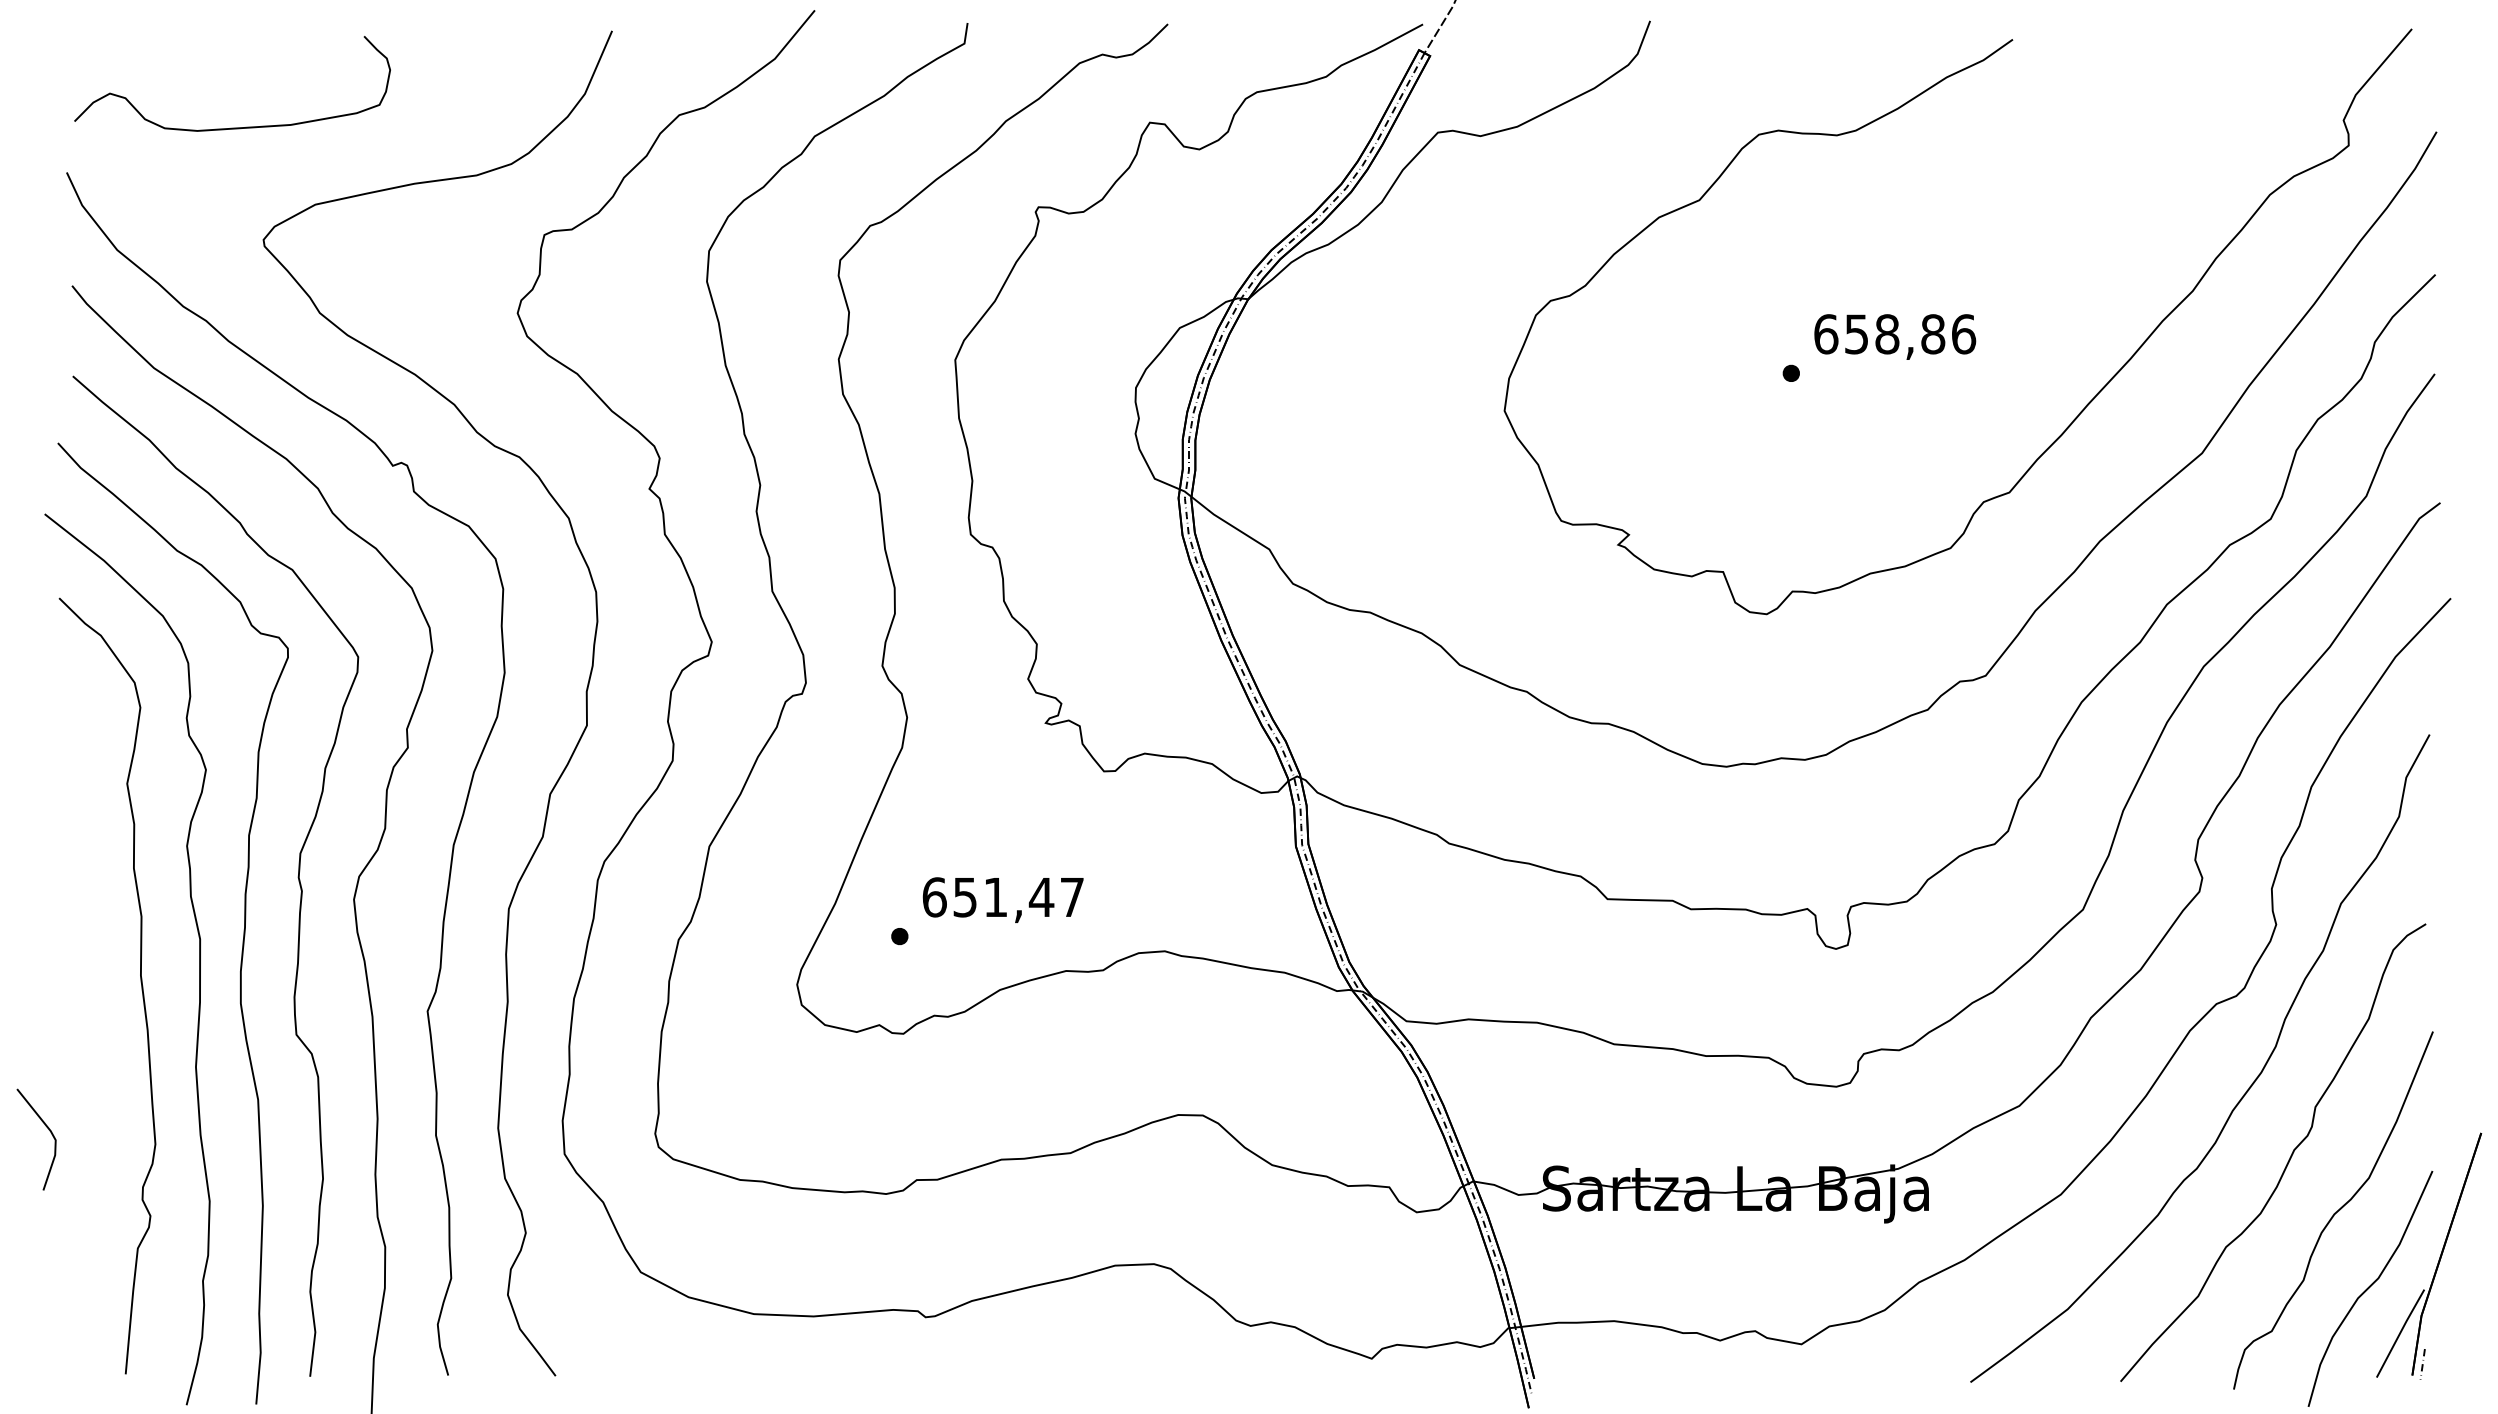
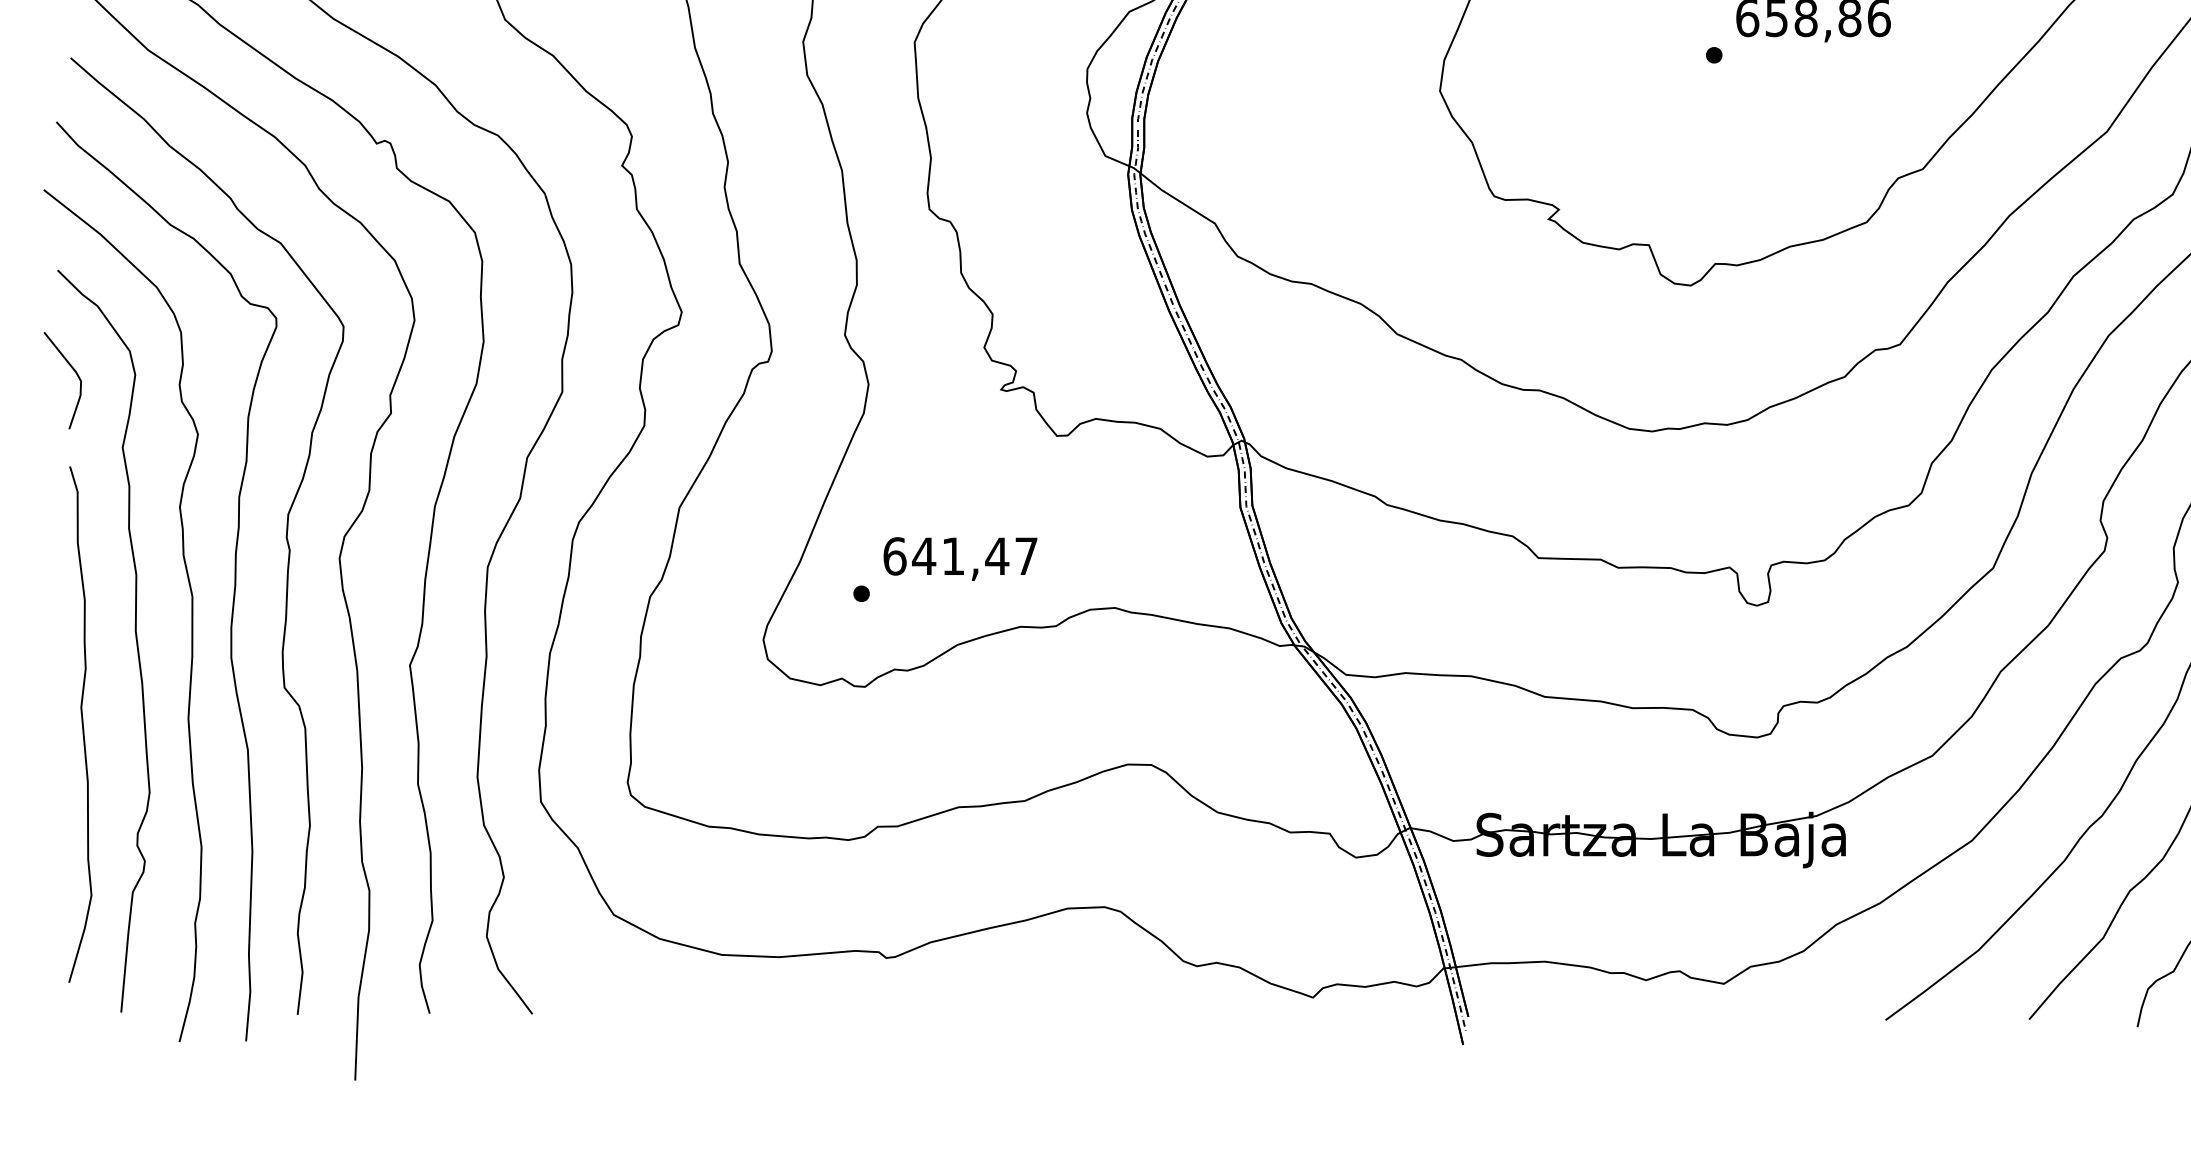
text: (964, 897) -> (923, 556), 651,47 -> 641,47
curve: (84, 1073) -> (81, 724), added
line: (49, 1131) -> (75, 372), moved

